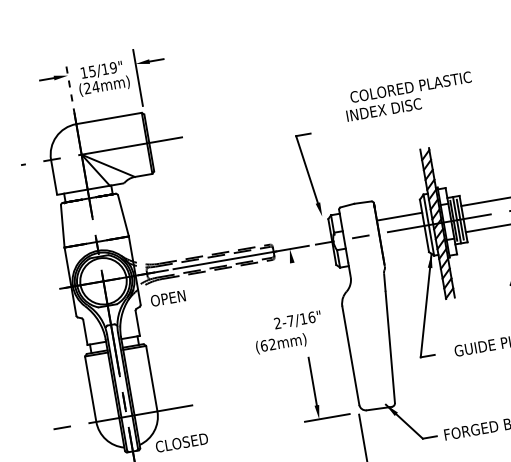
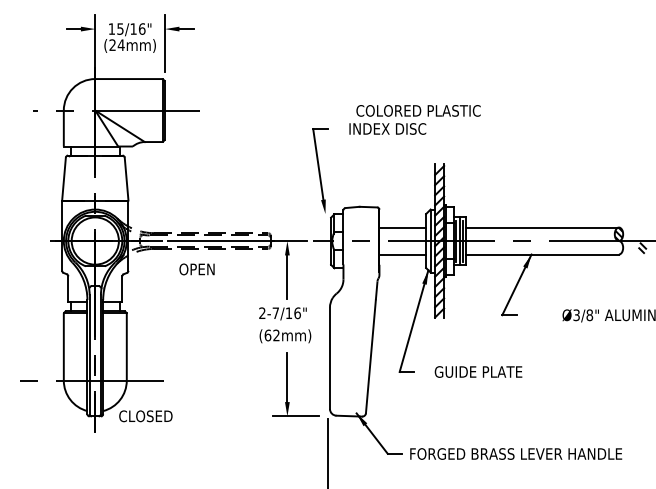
text: (112, 67) -> (141, 28), 15/19" -> 15/16"
line: (70, 88) -> (95, 42), dashed -> solid
text: (408, 96) -> (414, 119), moved
line: (403, 242) -> (402, 254), added
line: (296, 284) -> (287, 277), added
text: (167, 298) -> (196, 269), moved
text: (281, 343) -> (285, 336), moved

